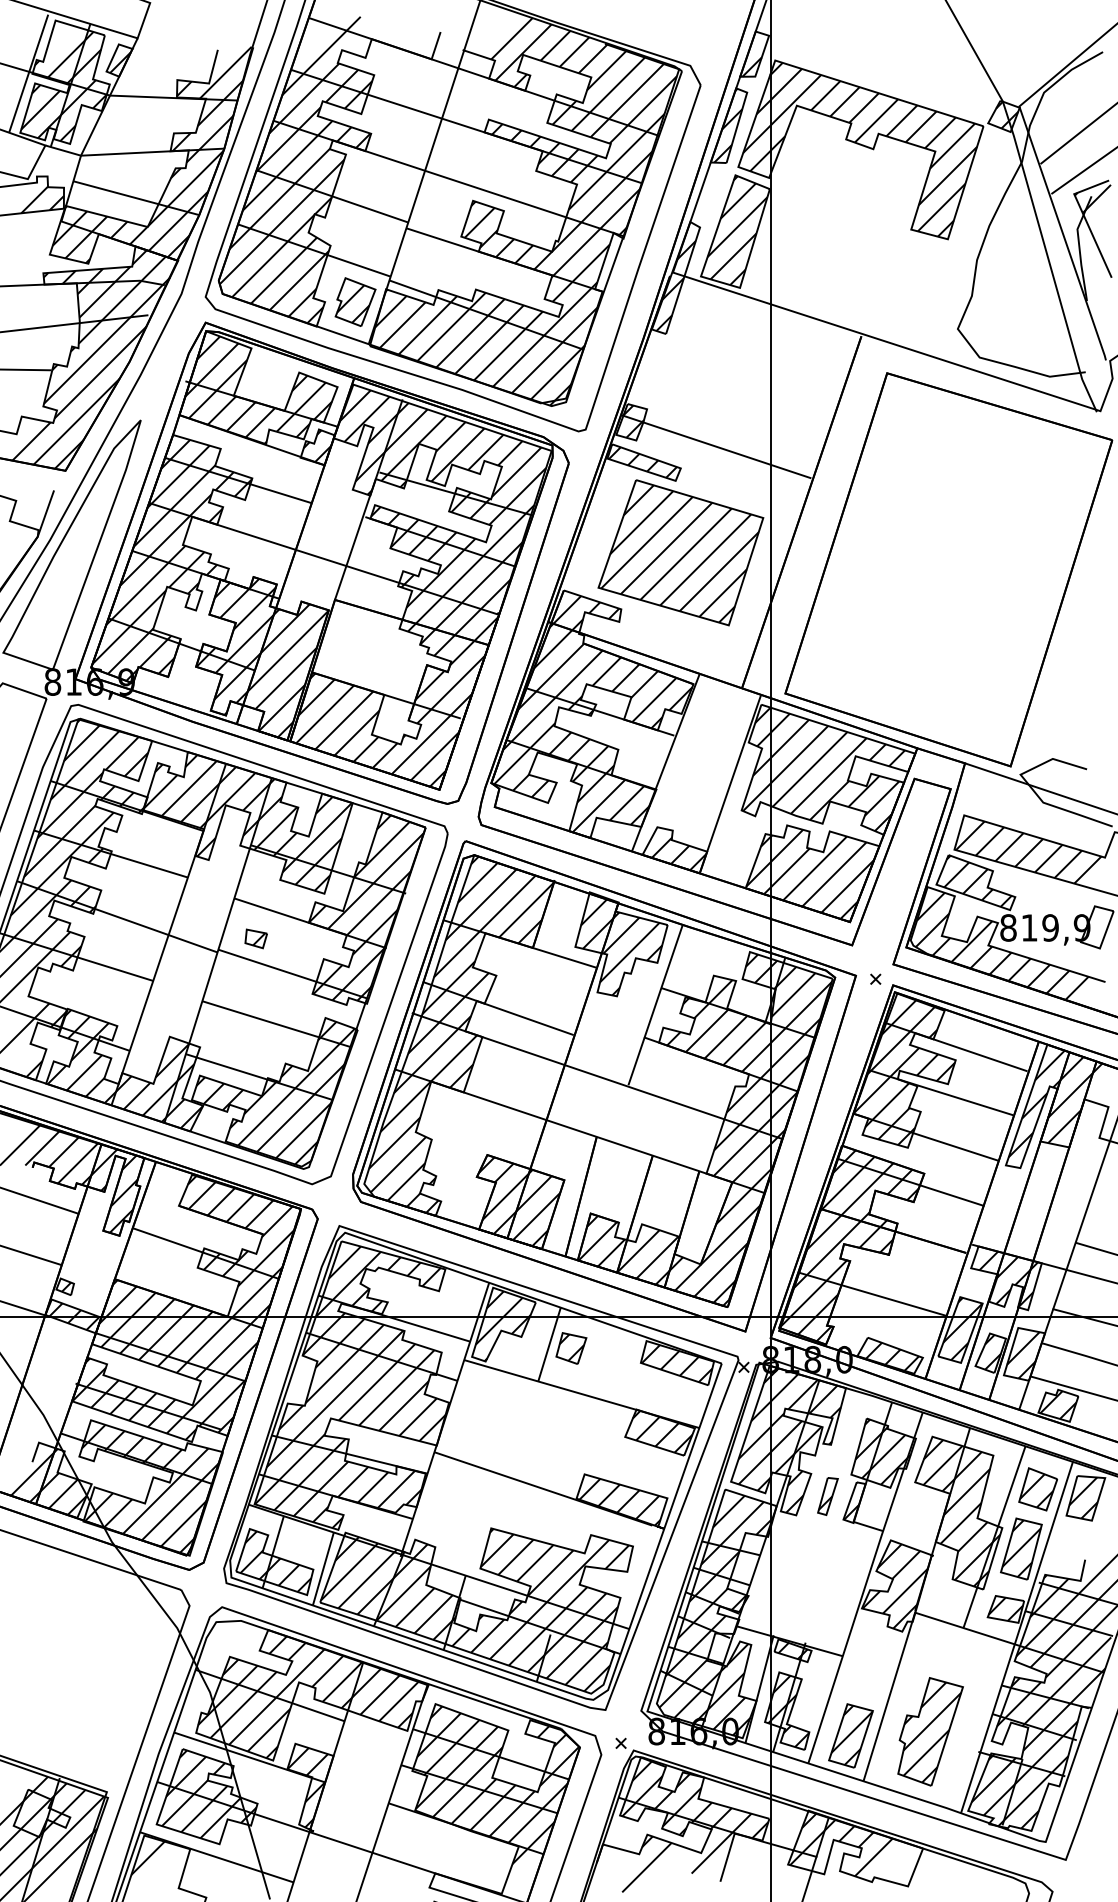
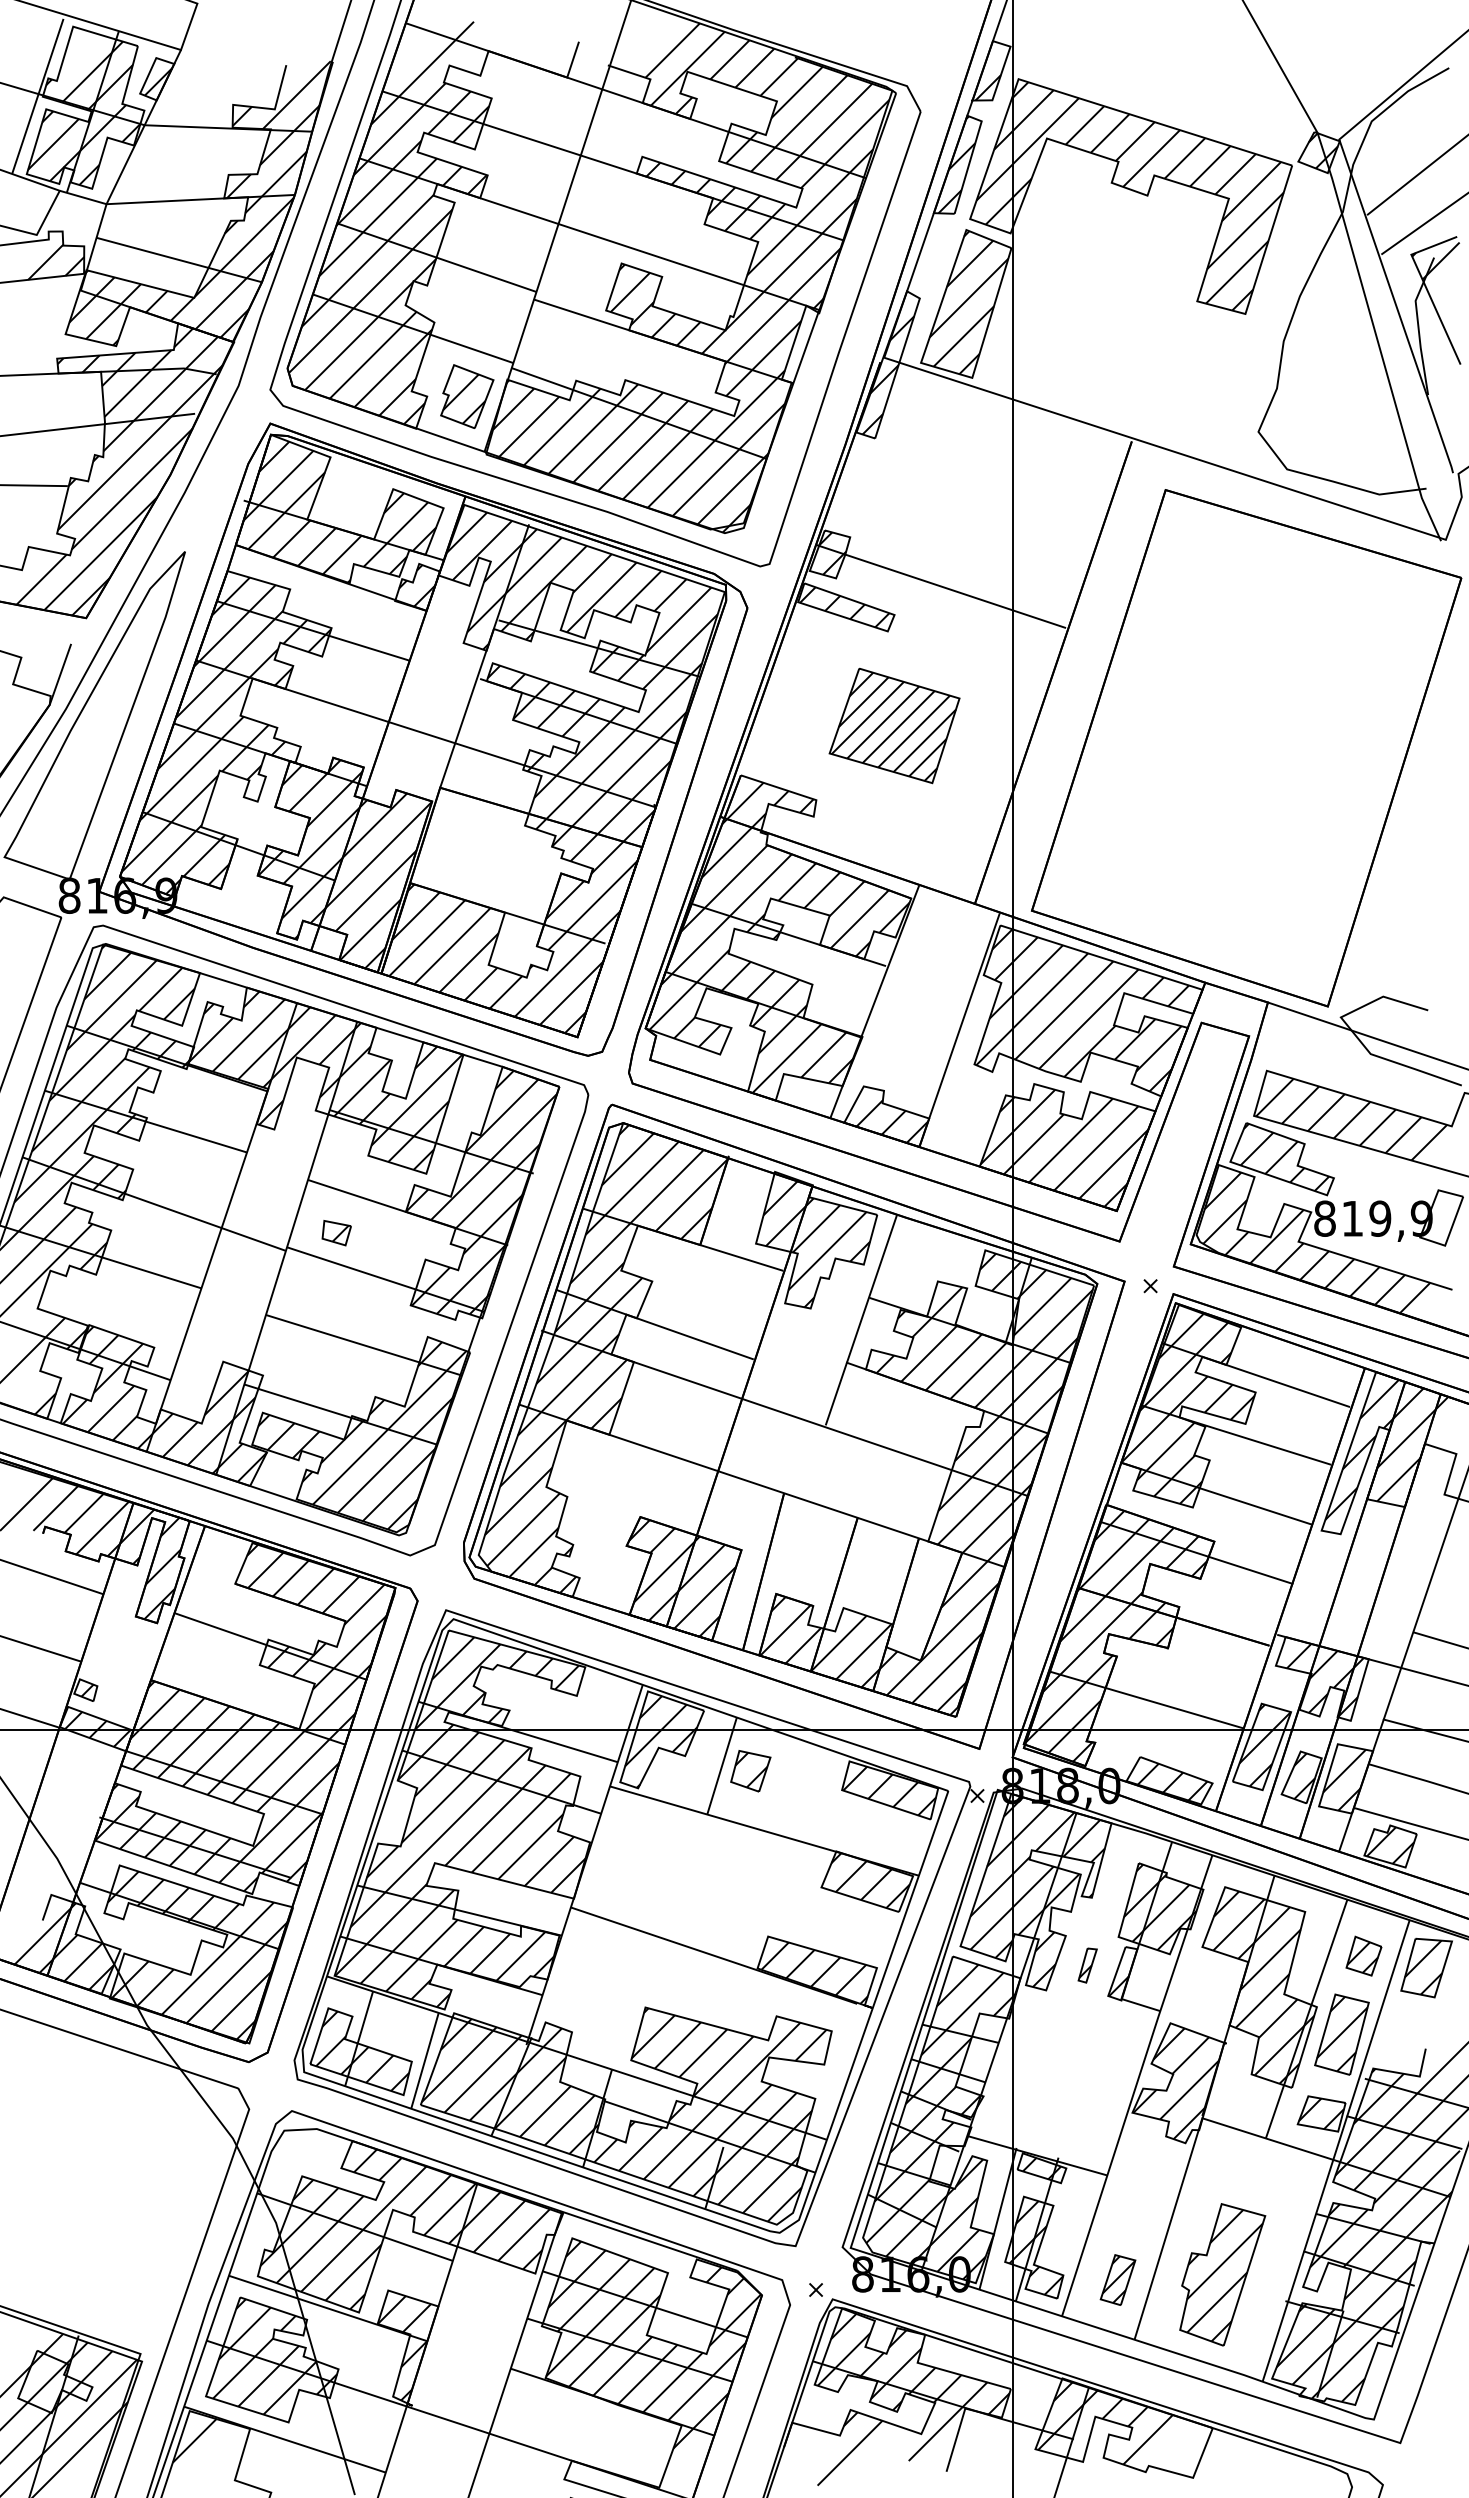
part: (680, 552) -> (894, 725), size x0.6
part: (1037, 1488) -> (1363, 1955), size x0.7
part: (827, 1496) -> (1087, 1965), size x0.7
part: (850, 1735) -> (1117, 2279), size x0.6

